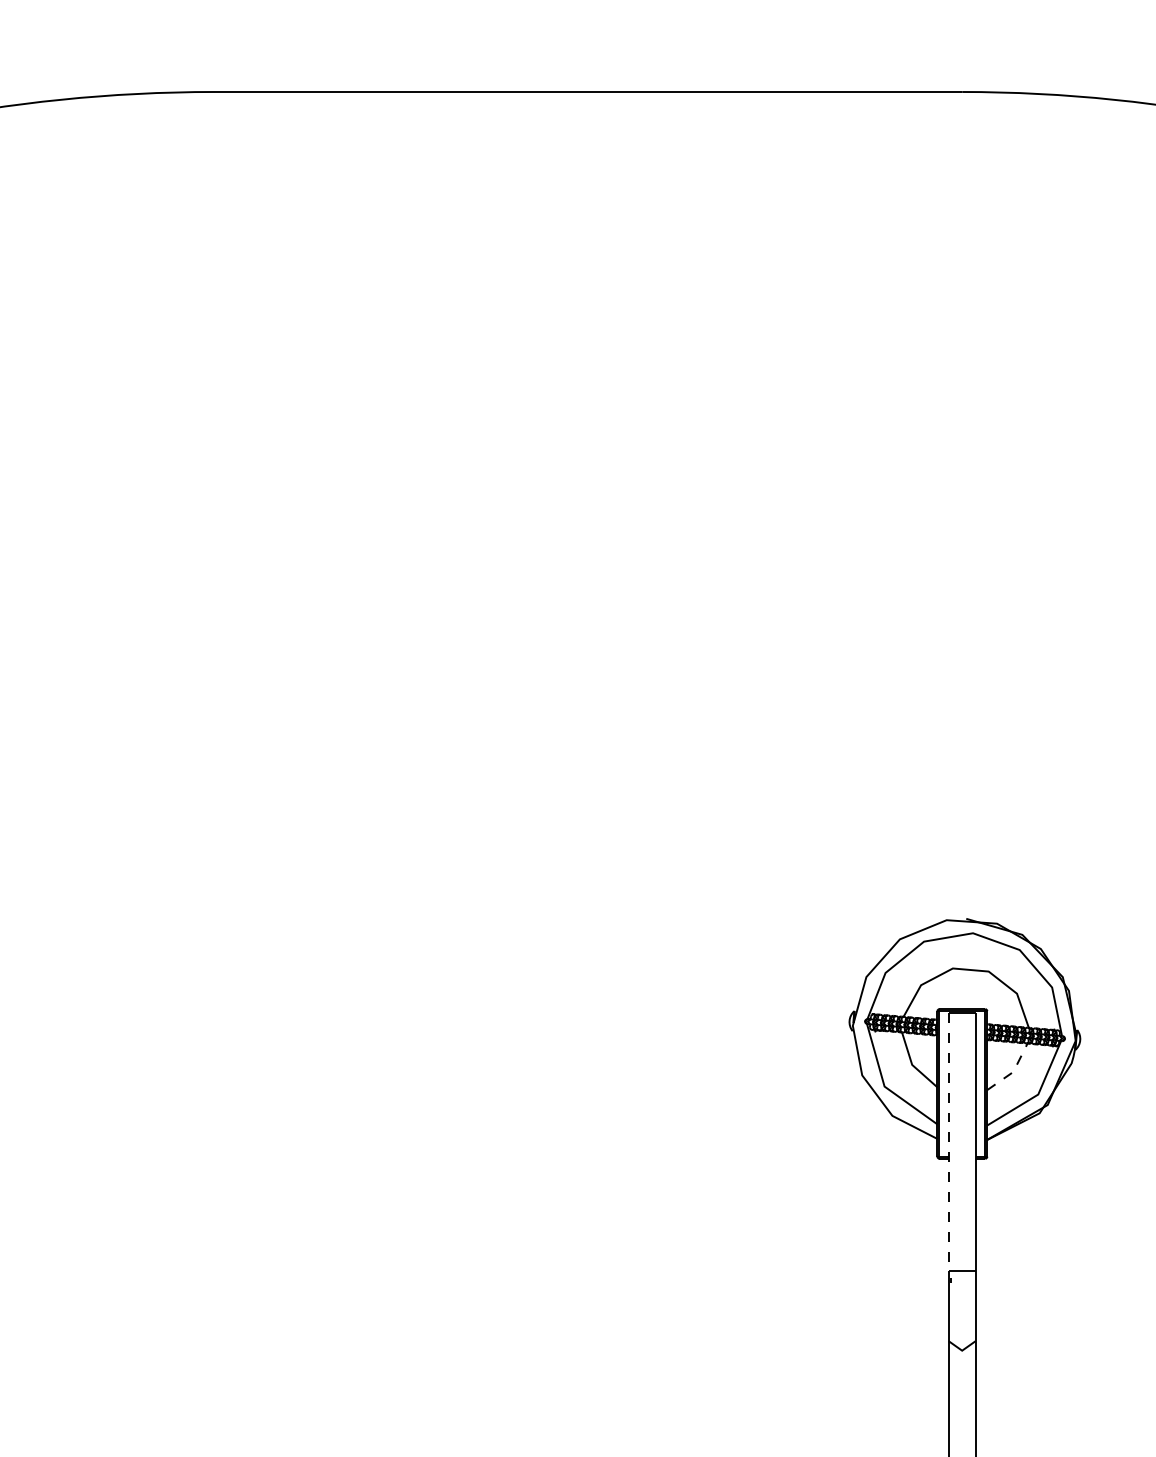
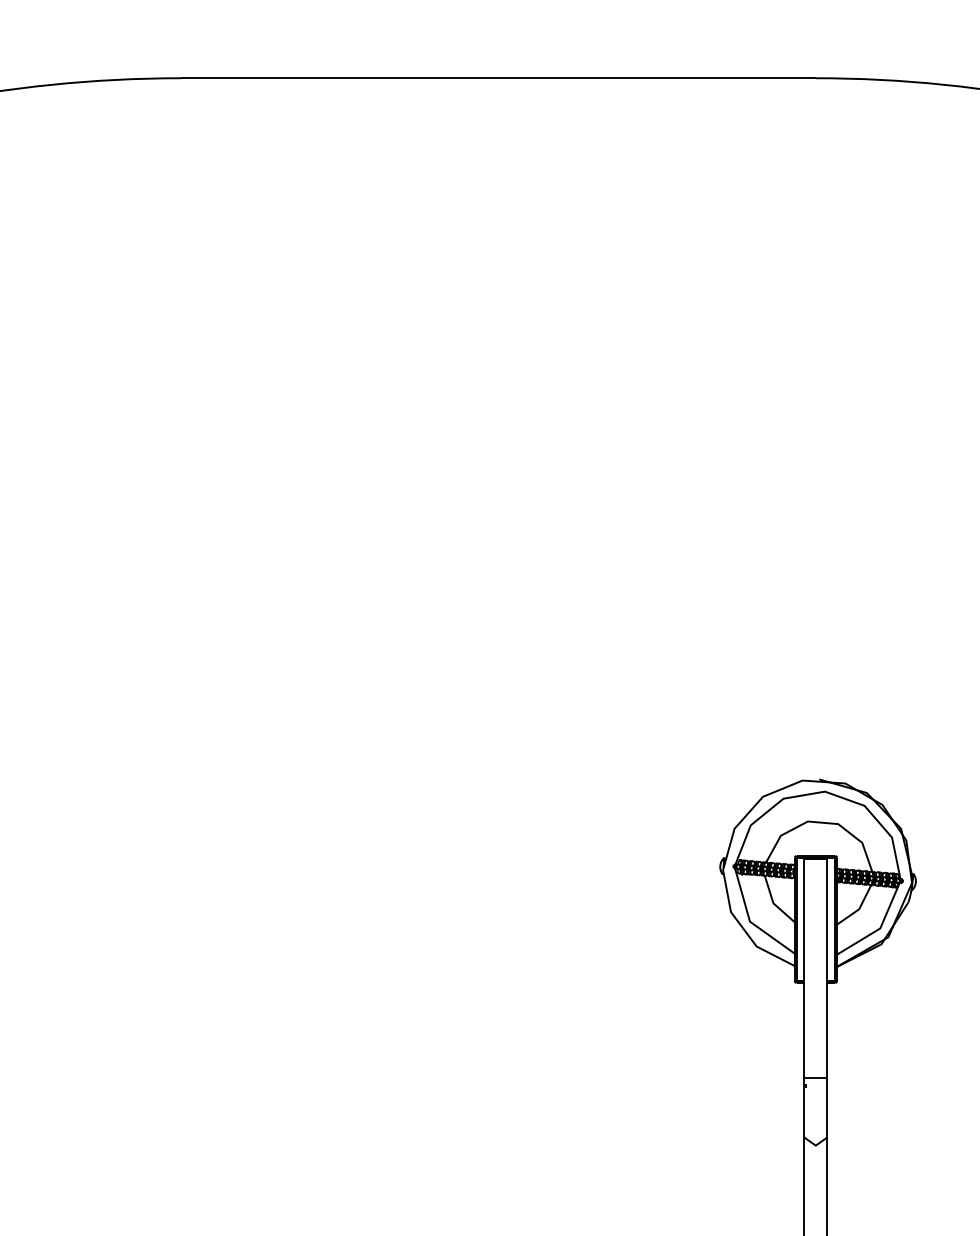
line: (1013, 1072) -> (859, 909), dashed -> solid
line: (948, 1141) -> (804, 968), dashed -> solid

